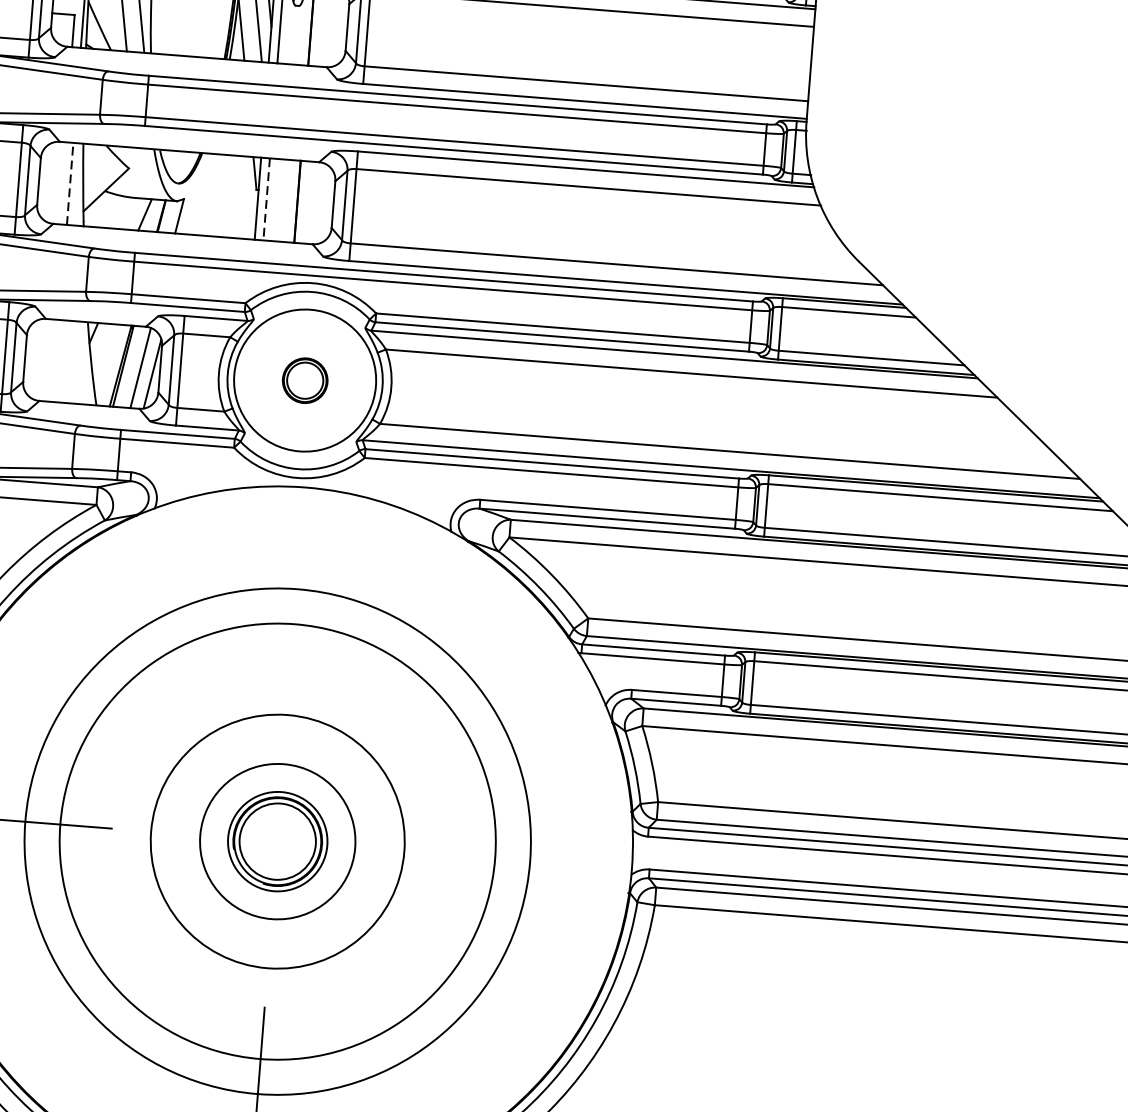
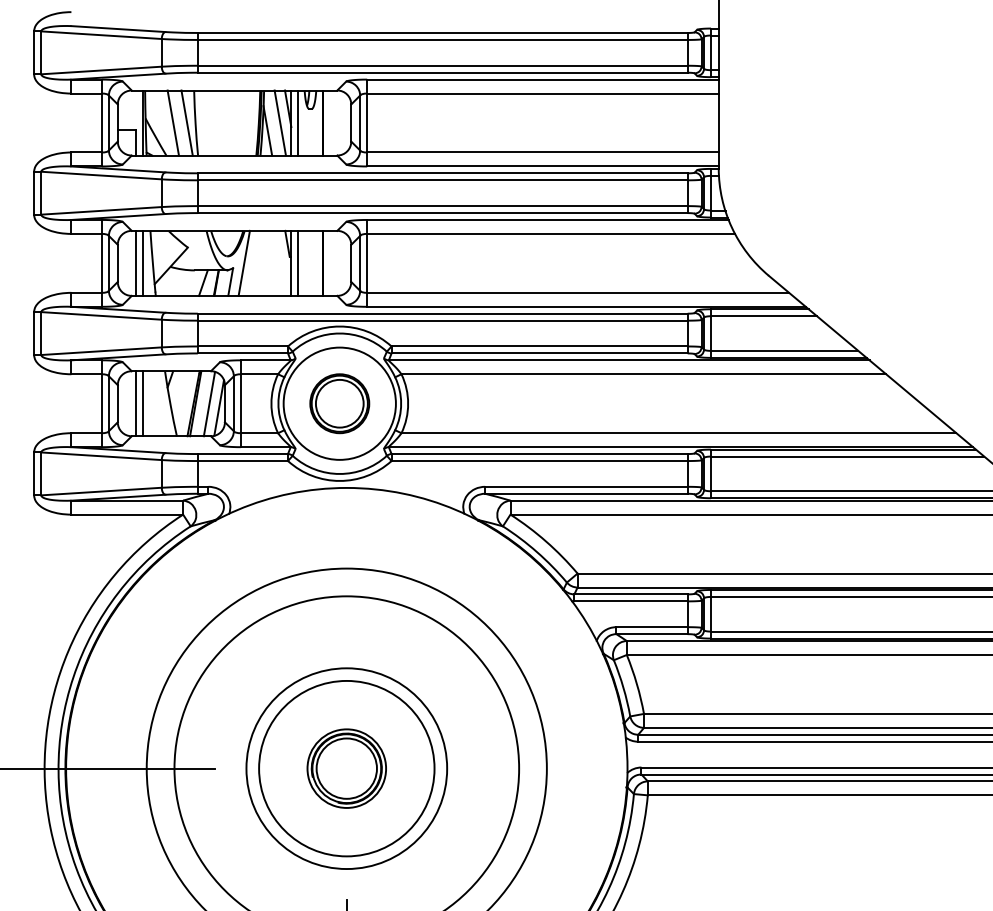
line: (61, 182) -> (135, 262), added
line: (70, 184) -> (142, 263), dashed -> solid
line: (197, 192) -> (243, 262), added
line: (266, 199) -> (298, 263), dashed -> solid
line: (47, 359) -> (135, 403), added
line: (56, 360) -> (142, 403), added
part: (304, 380) -> (339, 403), size x1.67
circle: (277, 841) -> (346, 768), size x1.43

